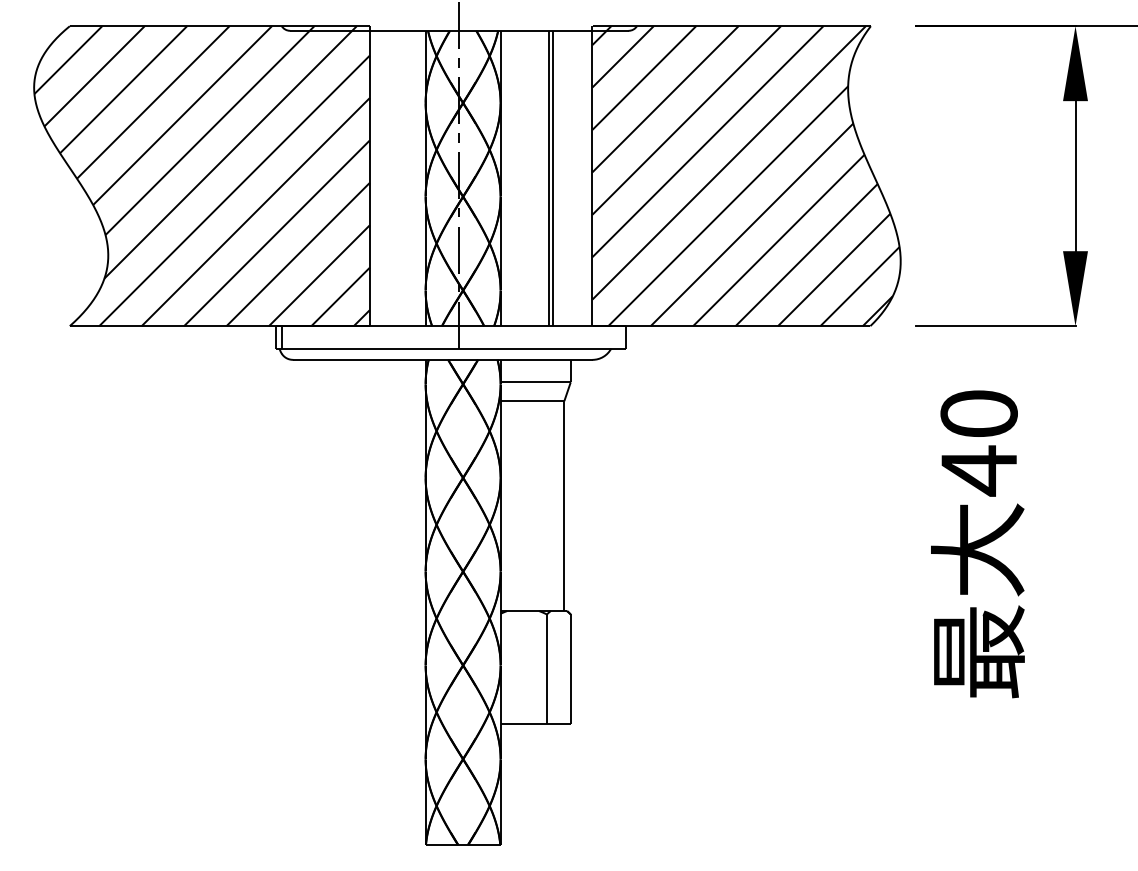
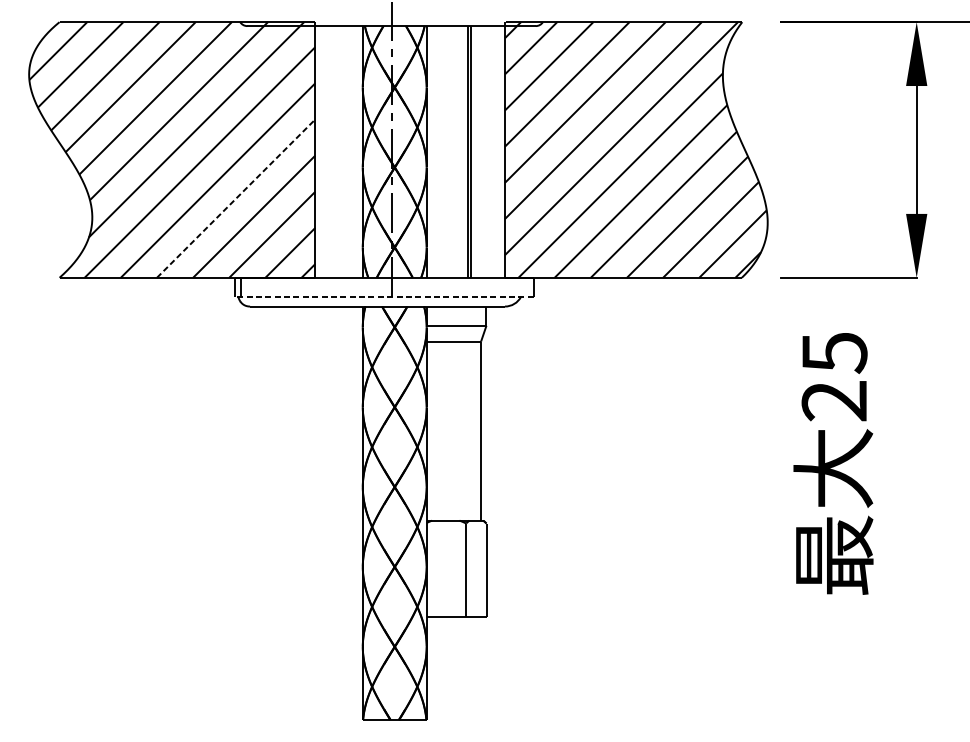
line: (277, 232) -> (236, 197), solid -> dashed
line: (450, 348) -> (384, 296), solid -> dashed
text: (978, 443) -> (834, 377), 40 -> 25

